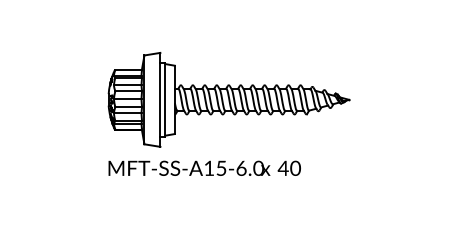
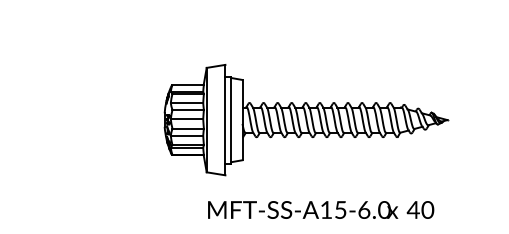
text: (204, 167) -> (320, 208), moved

